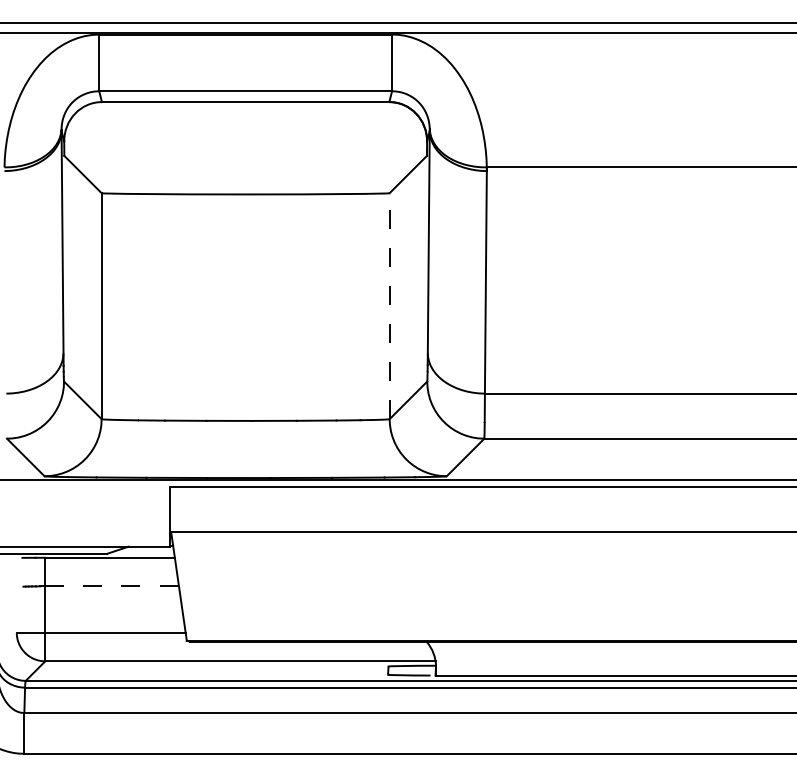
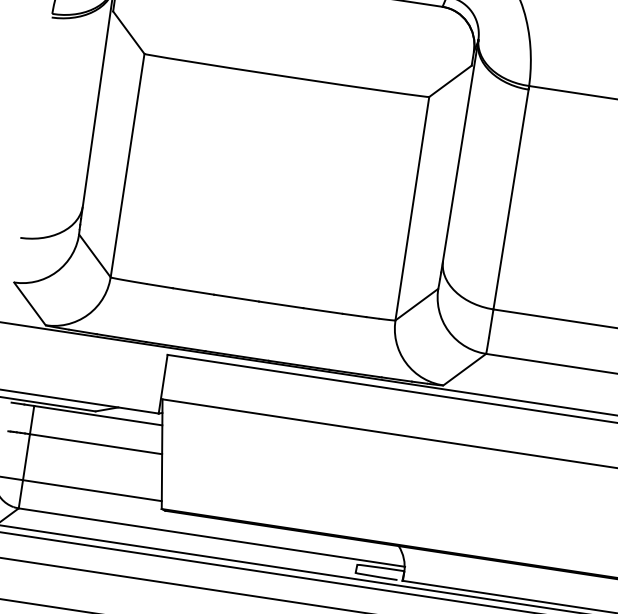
line: (389, 306) -> (412, 209), dashed -> solid
line: (112, 586) -> (96, 444), dashed -> solid

